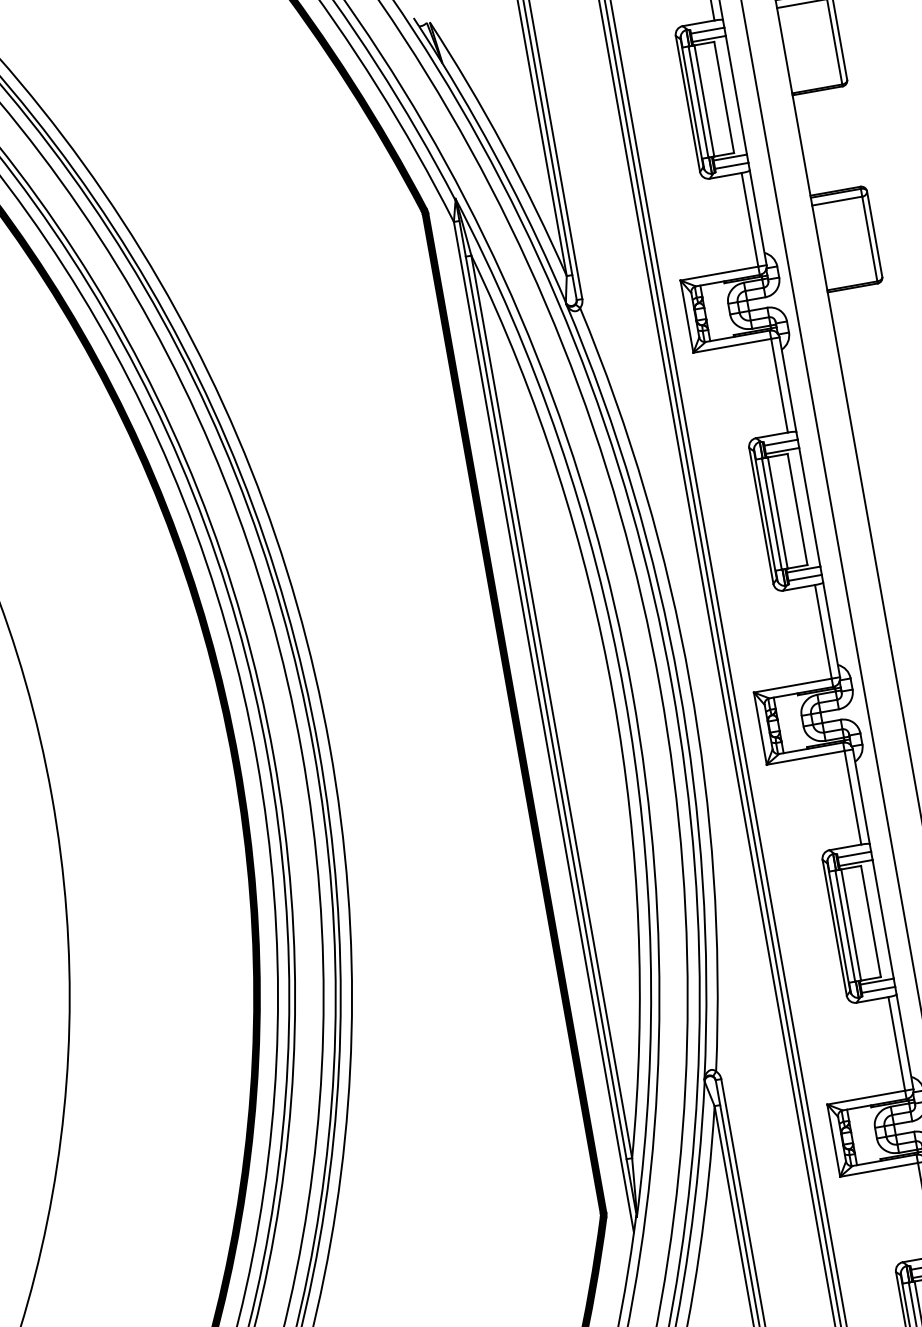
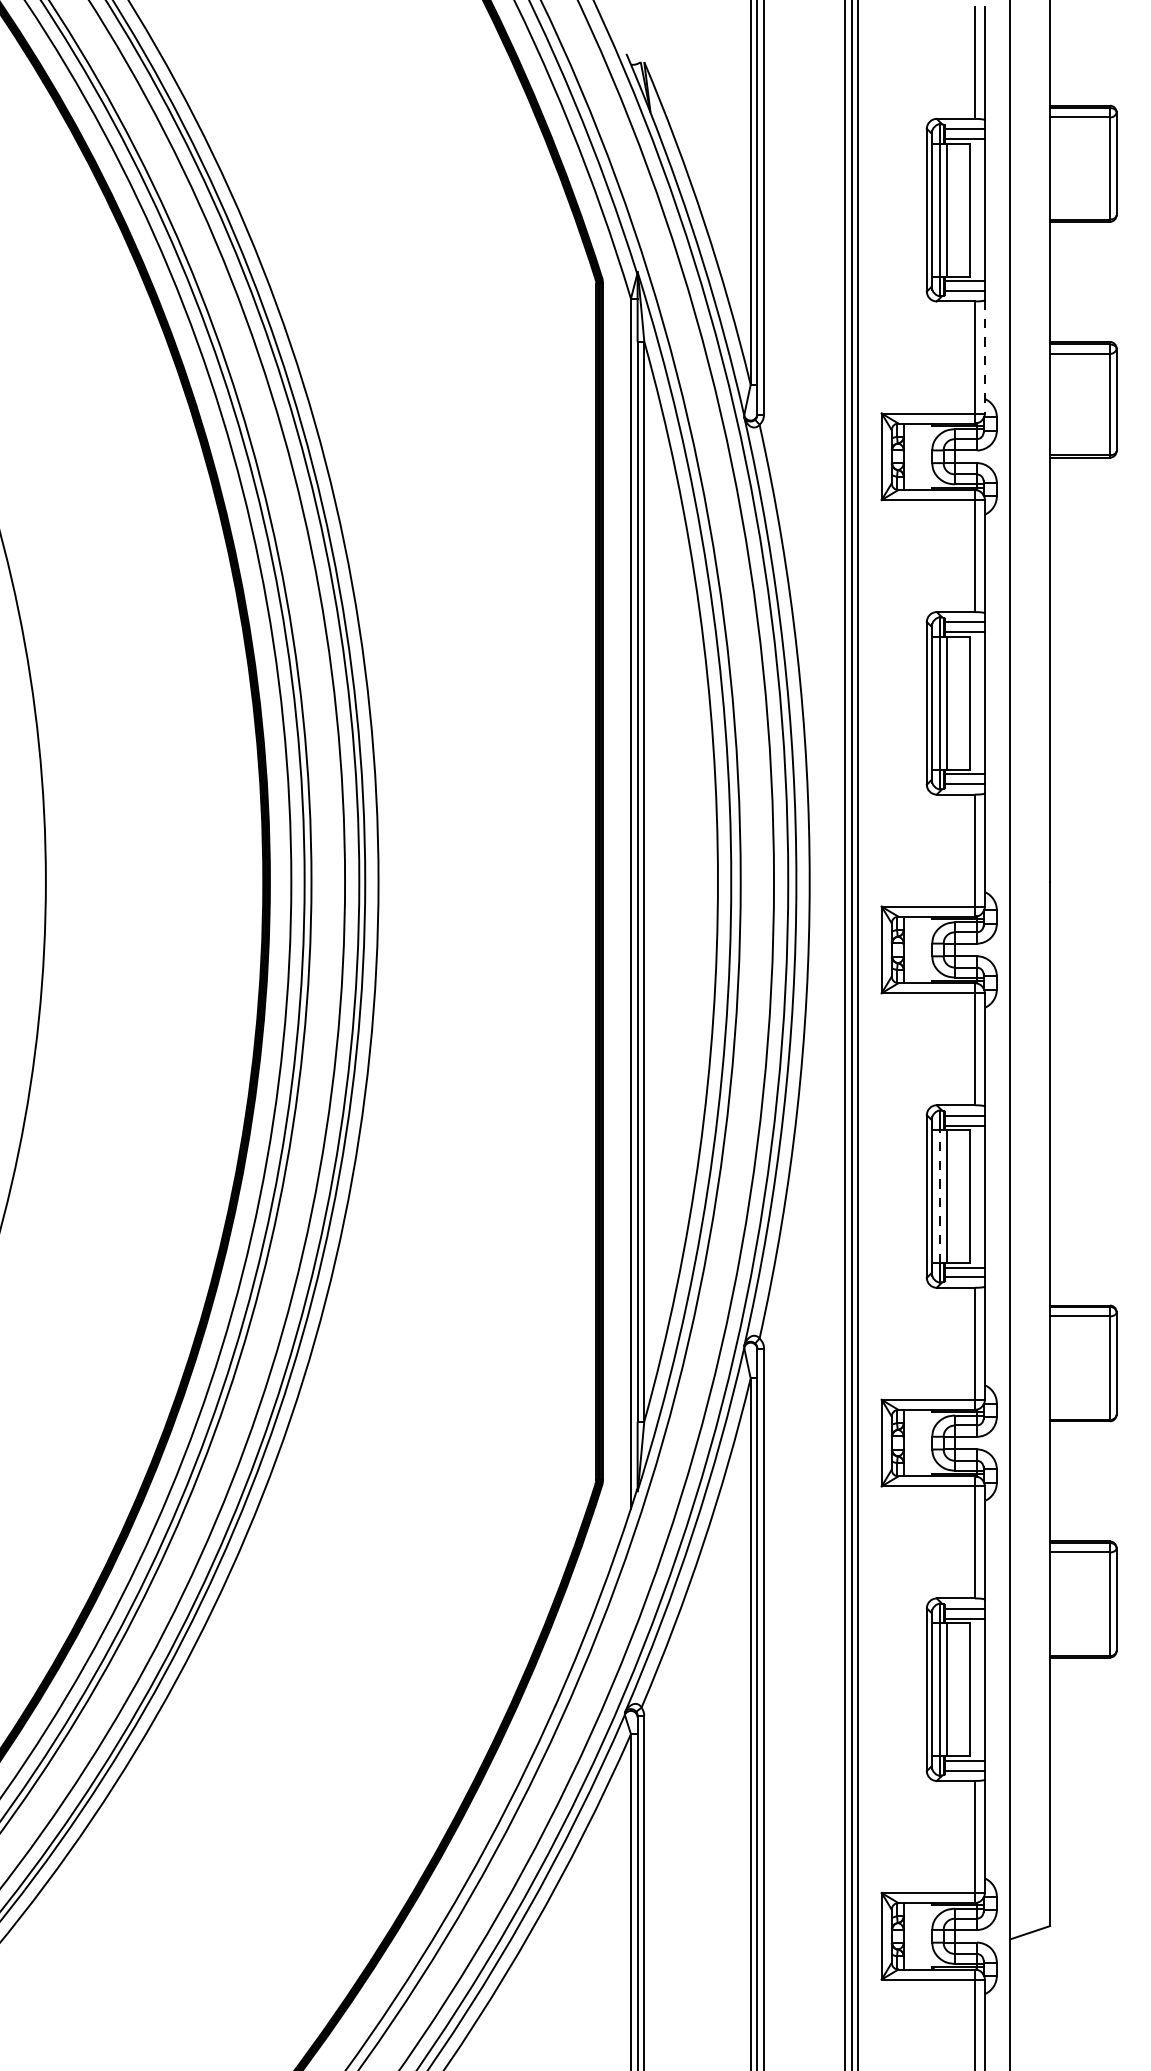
line: (757, 217) -> (984, 356), solid -> dashed
line: (845, 926) -> (939, 1196), solid -> dashed

